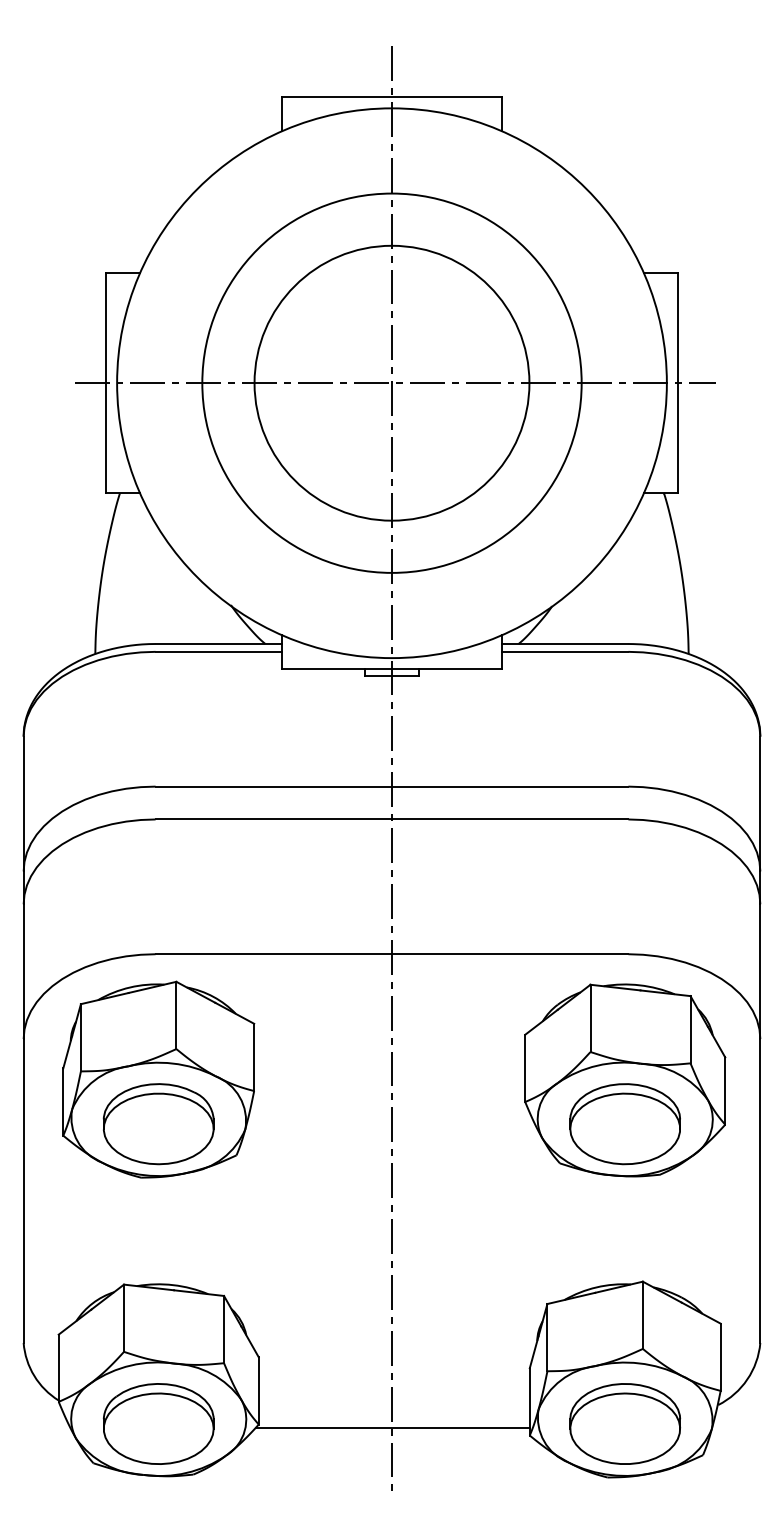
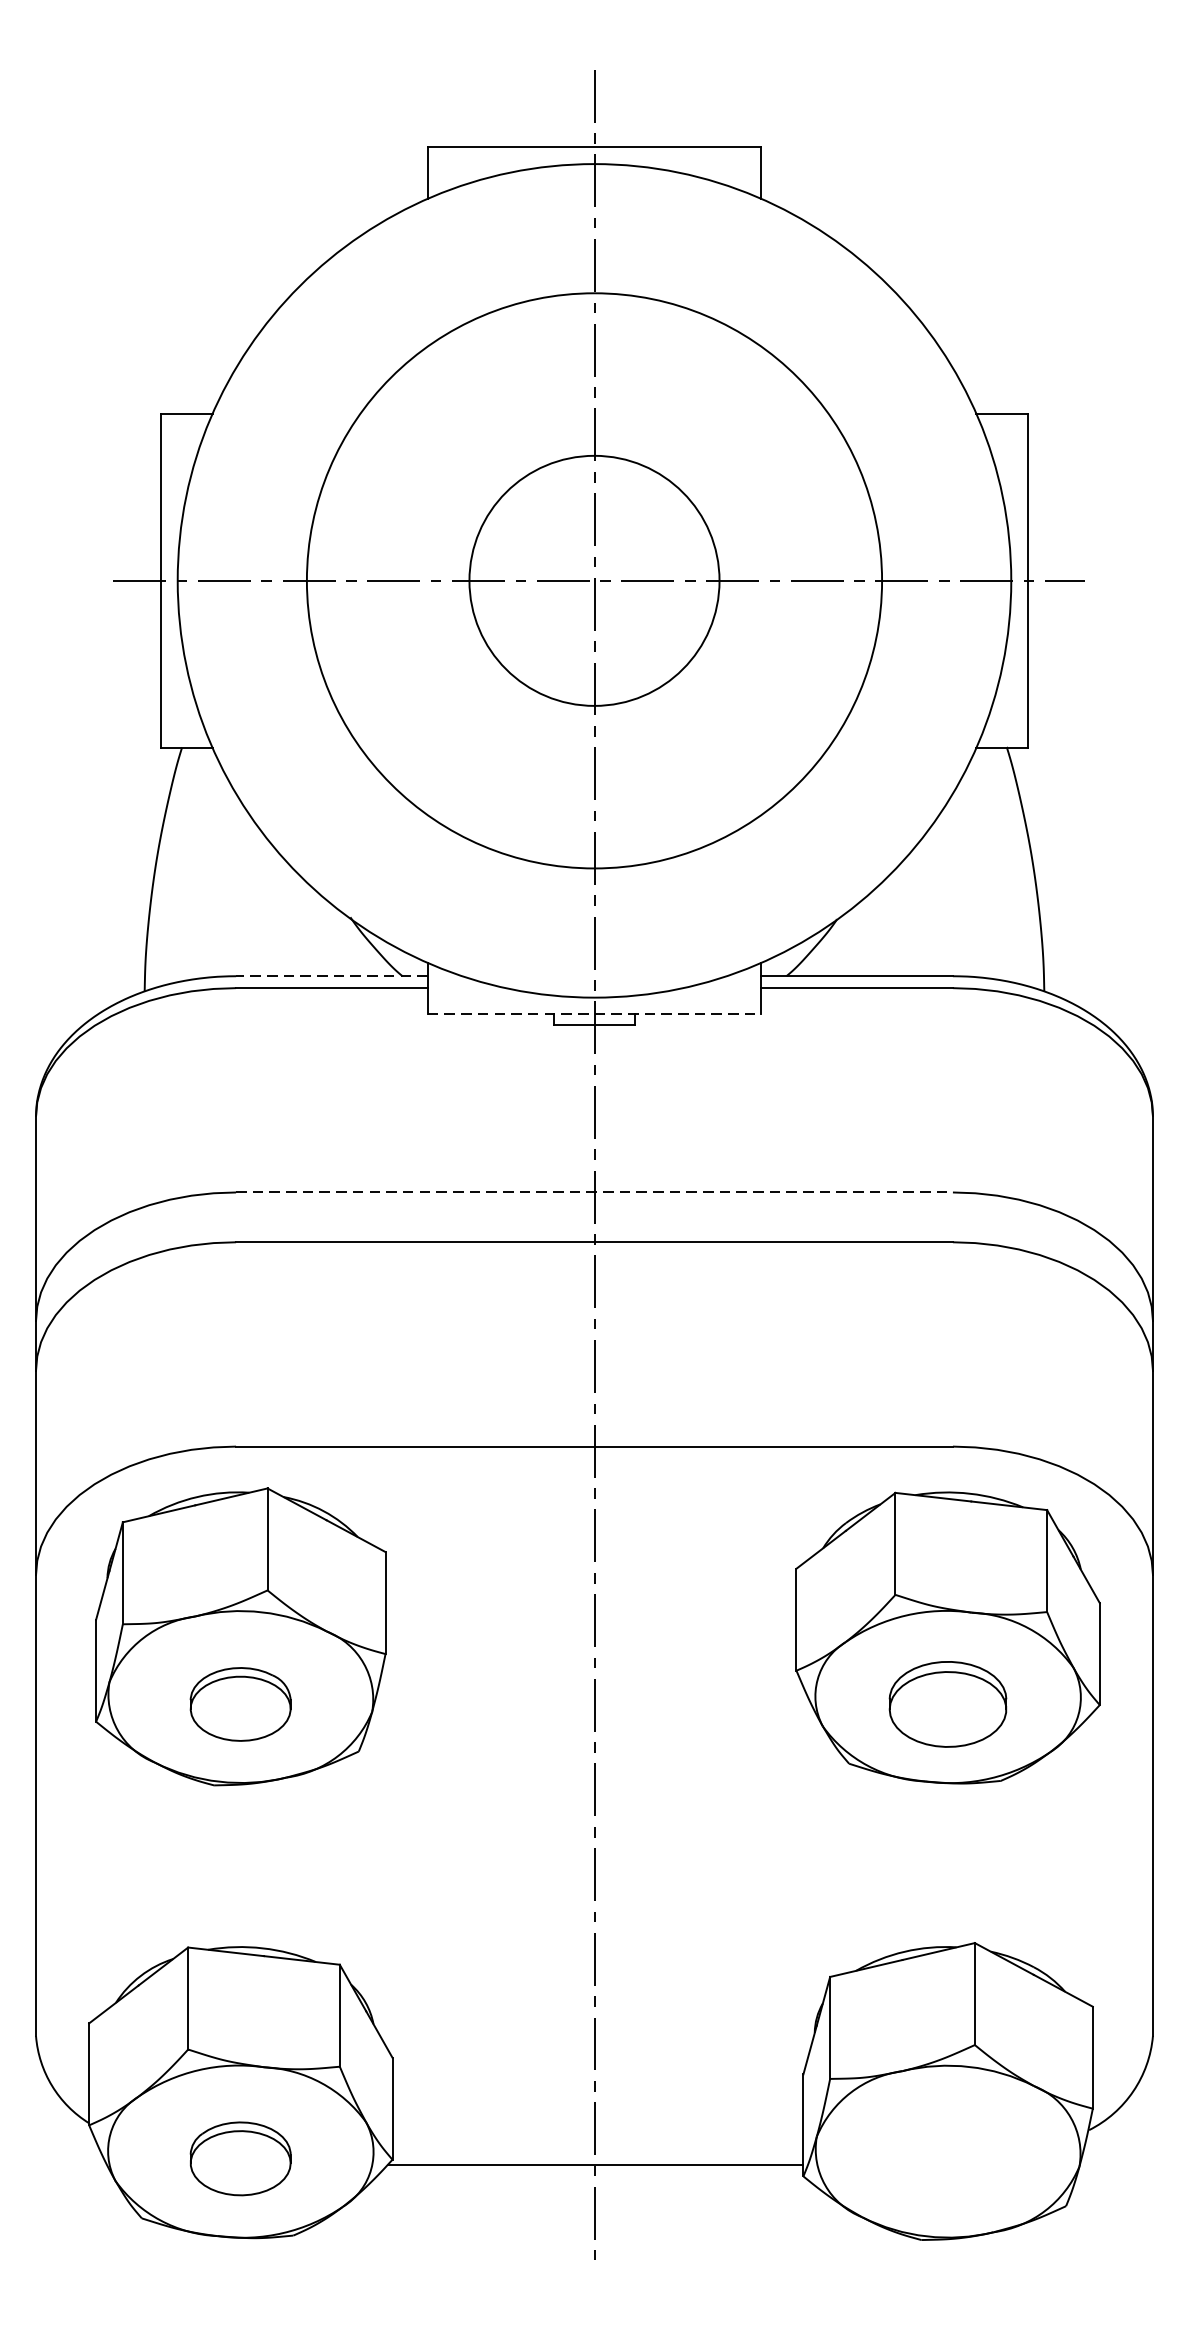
circle: (391, 382) -> (593, 579), size x0.6
line: (218, 644) -> (331, 976), solid -> dashed
line: (392, 669) -> (595, 1014), solid -> dashed
line: (392, 786) -> (595, 1192), solid -> dashed
part: (158, 1124) -> (240, 1704), size x0.6
part: (624, 1124) -> (947, 1704), size x0.7
part: (158, 1423) -> (240, 2158), size x0.6
part: (625, 1423) -> (948, 2158), removed

